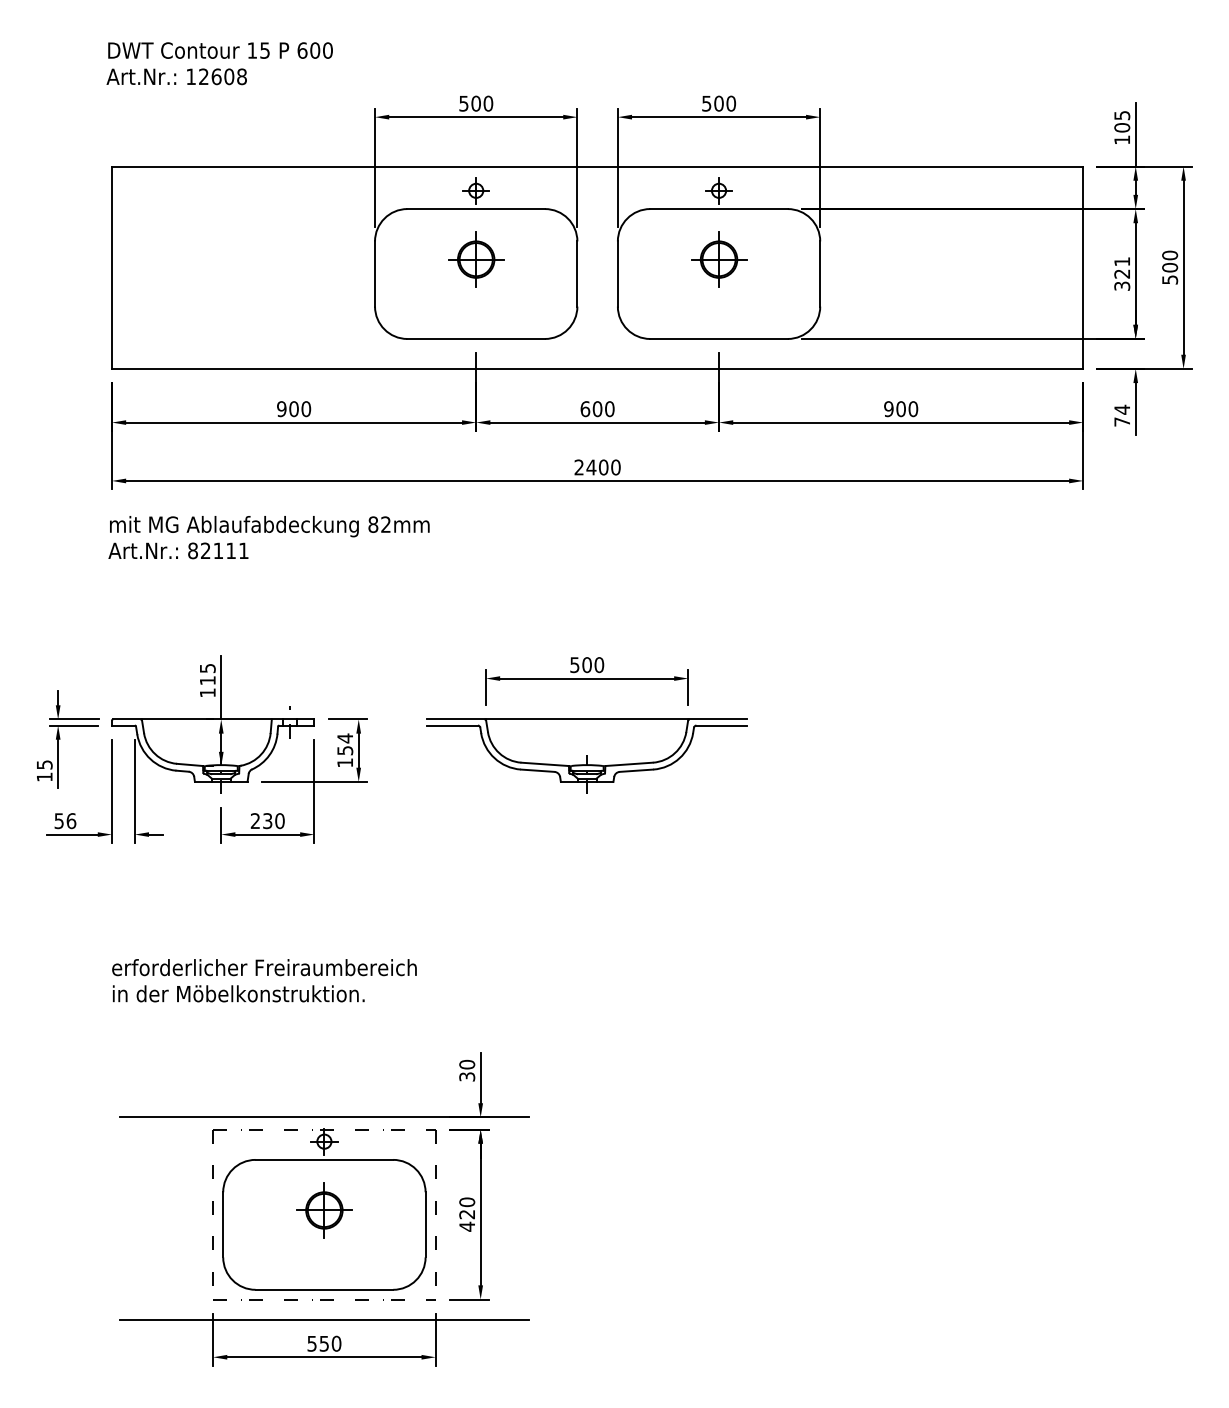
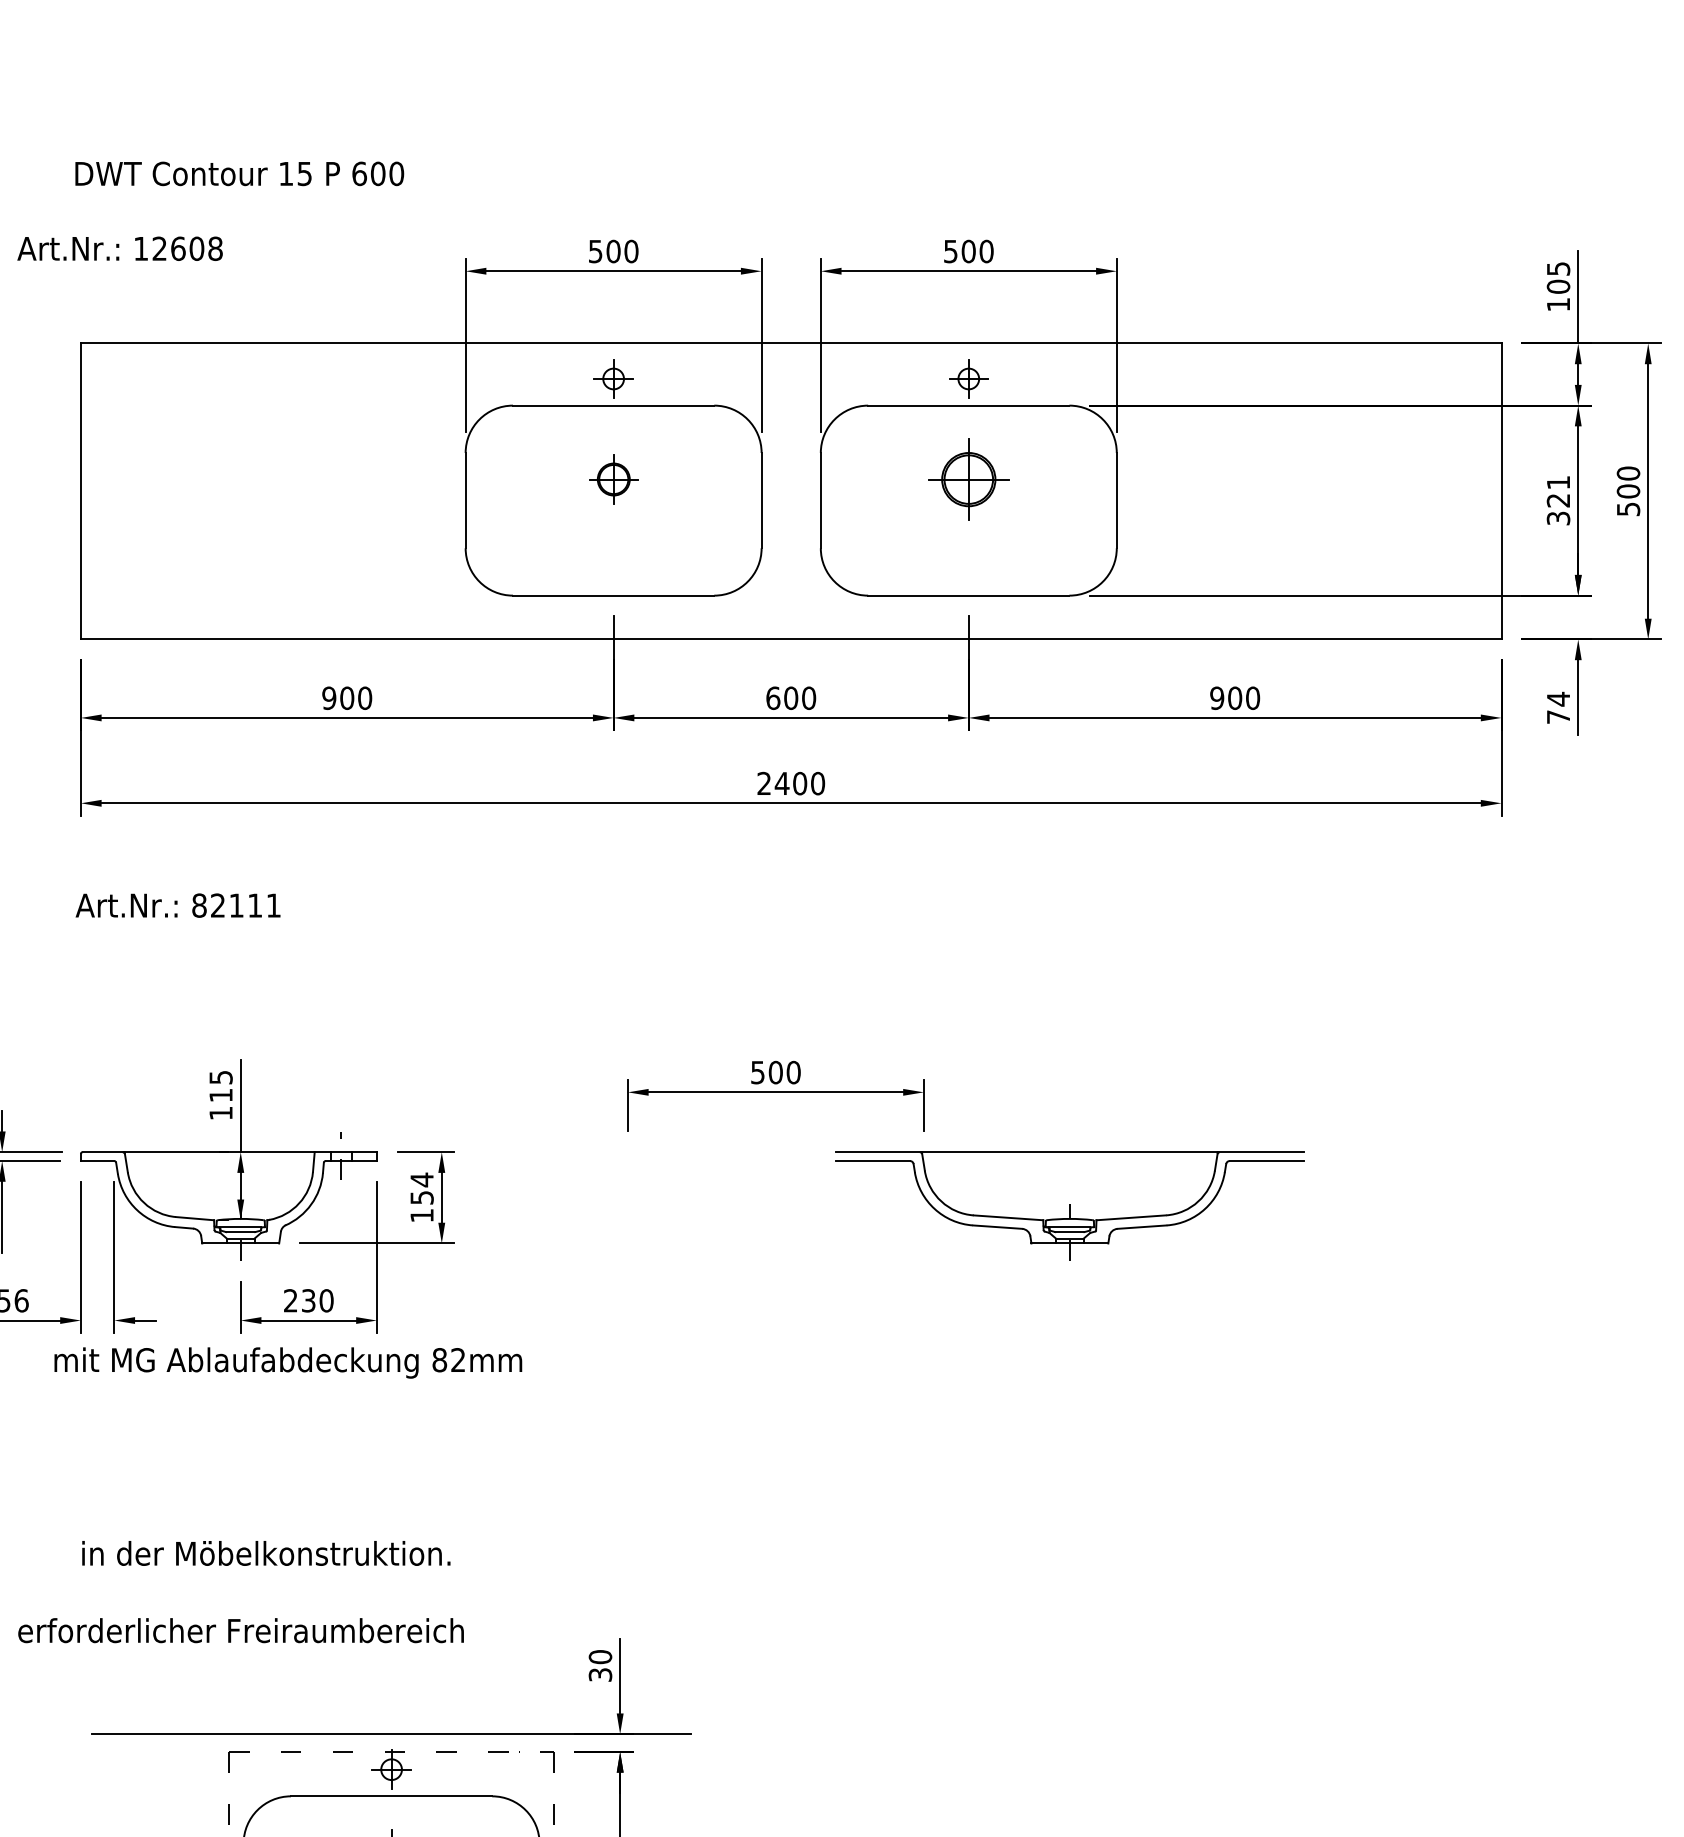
text: (176, 76) -> (119, 248), moved
part: (476, 259) -> (614, 479), size x0.6
text: (269, 526) -> (287, 1362), moved
part: (586, 755) -> (1068, 1204), moved
text: (264, 967) -> (241, 1630), moved

